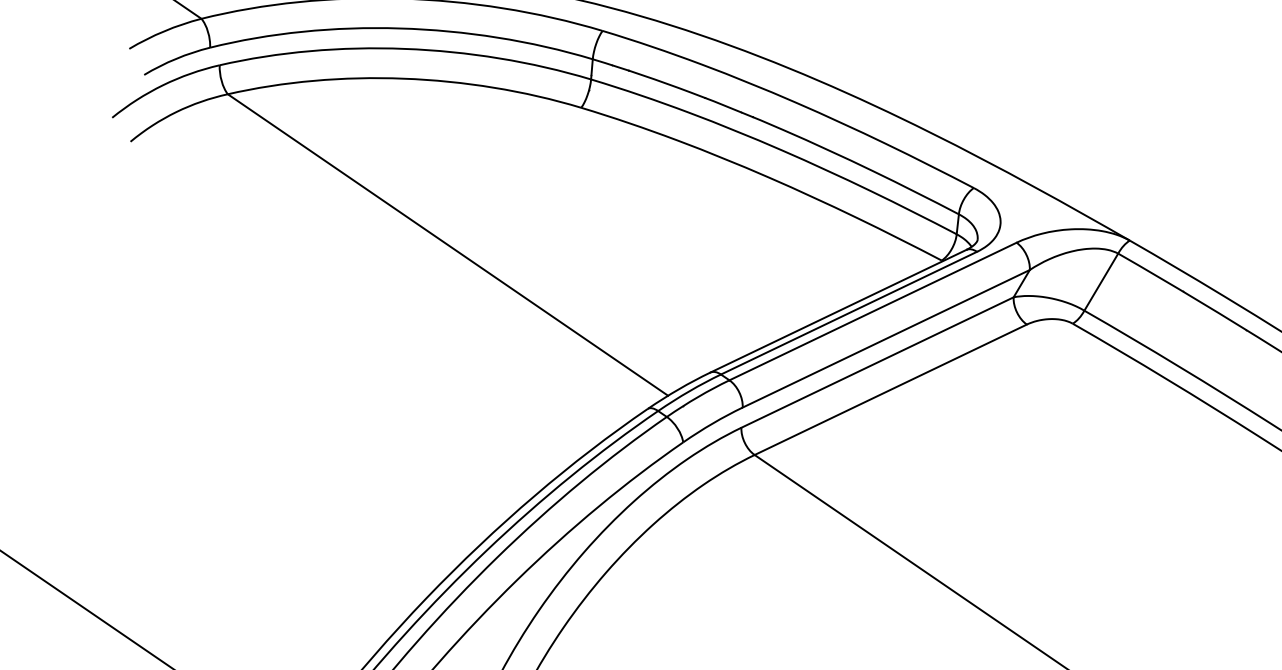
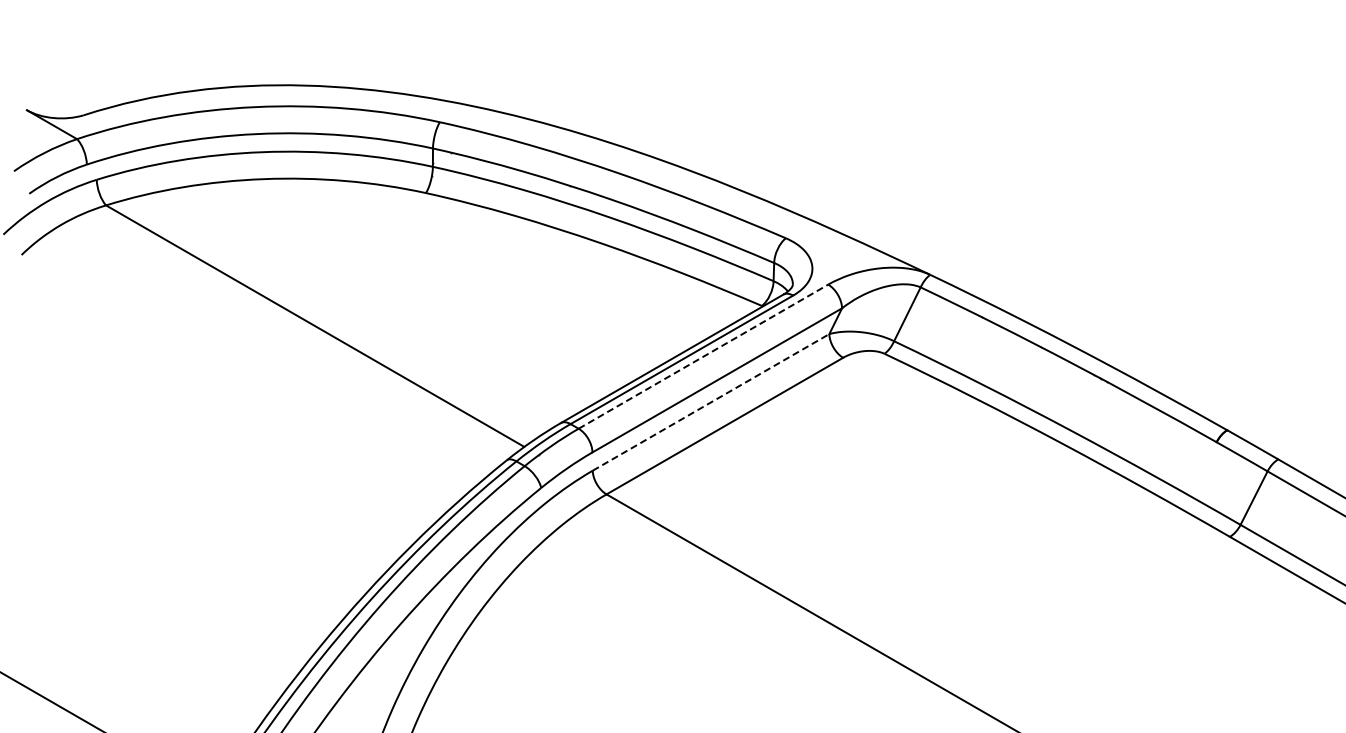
line: (873, 311) -> (703, 356), solid -> dashed
line: (878, 362) -> (711, 402), solid -> dashed

